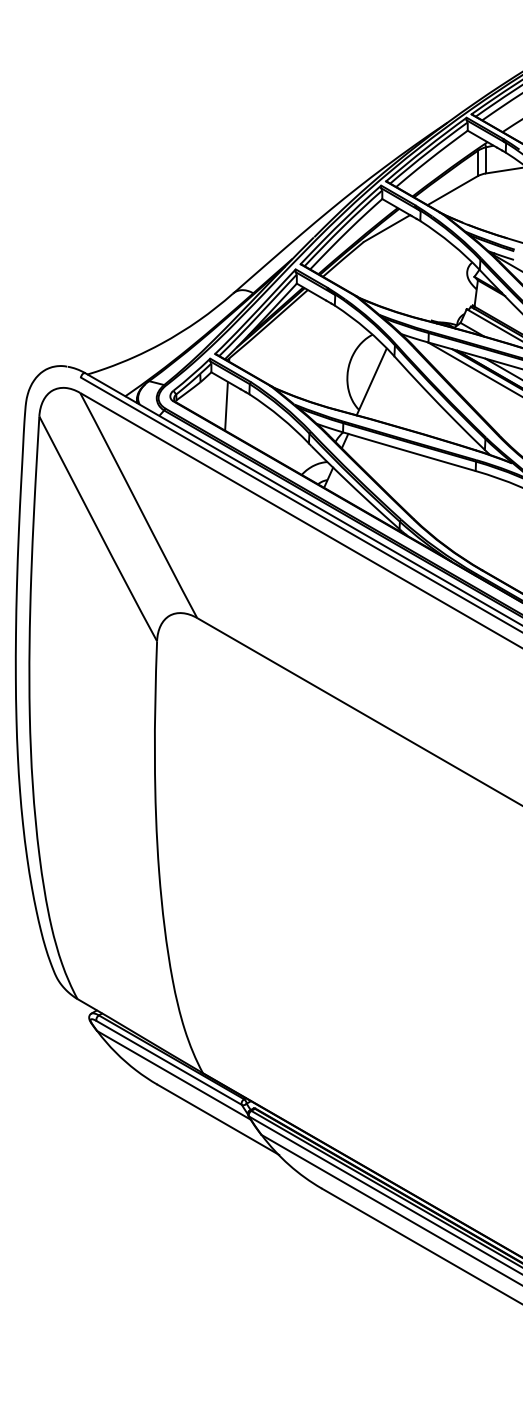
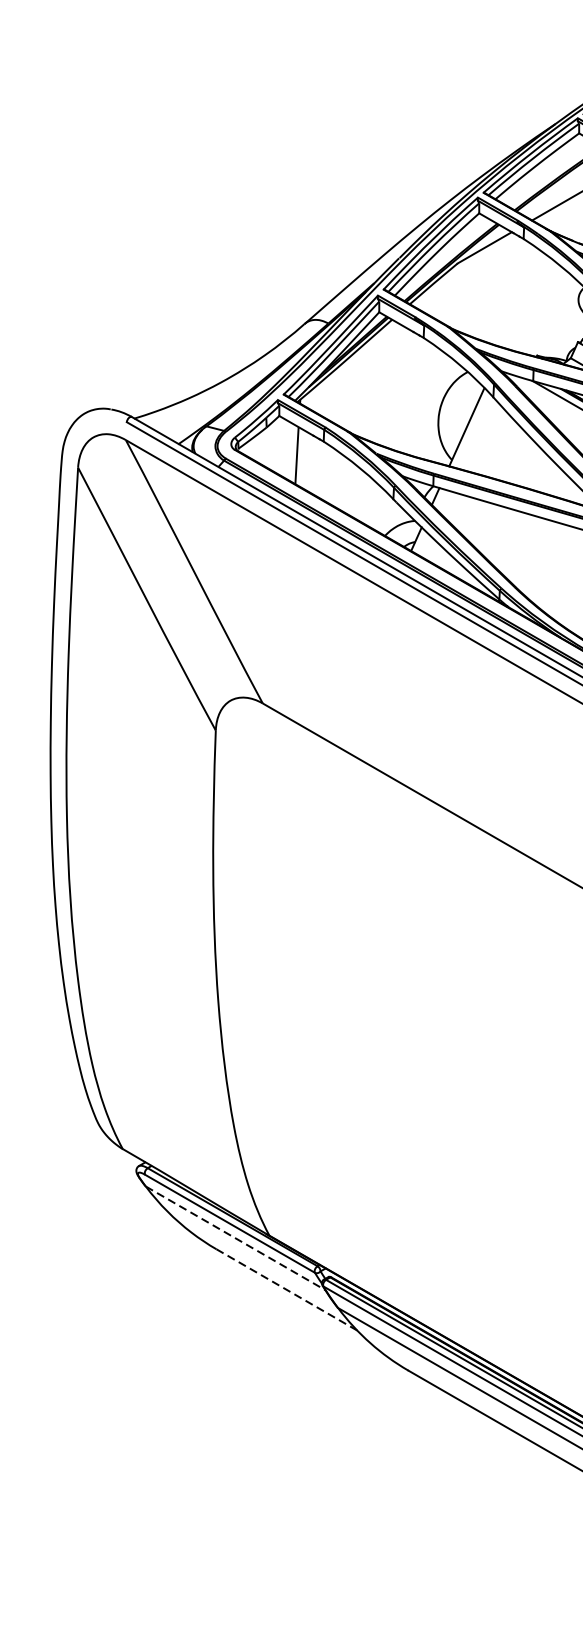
line: (174, 1075) -> (236, 1238), solid -> dashed
line: (218, 1120) -> (287, 1291), solid -> dashed

